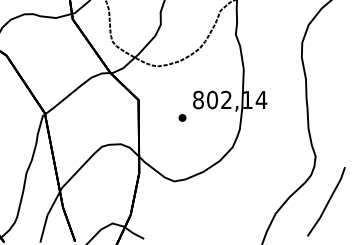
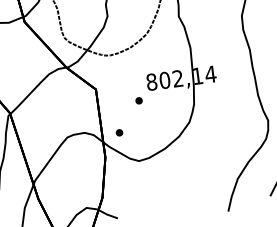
part: (157, 148) -> (119, 132), added

